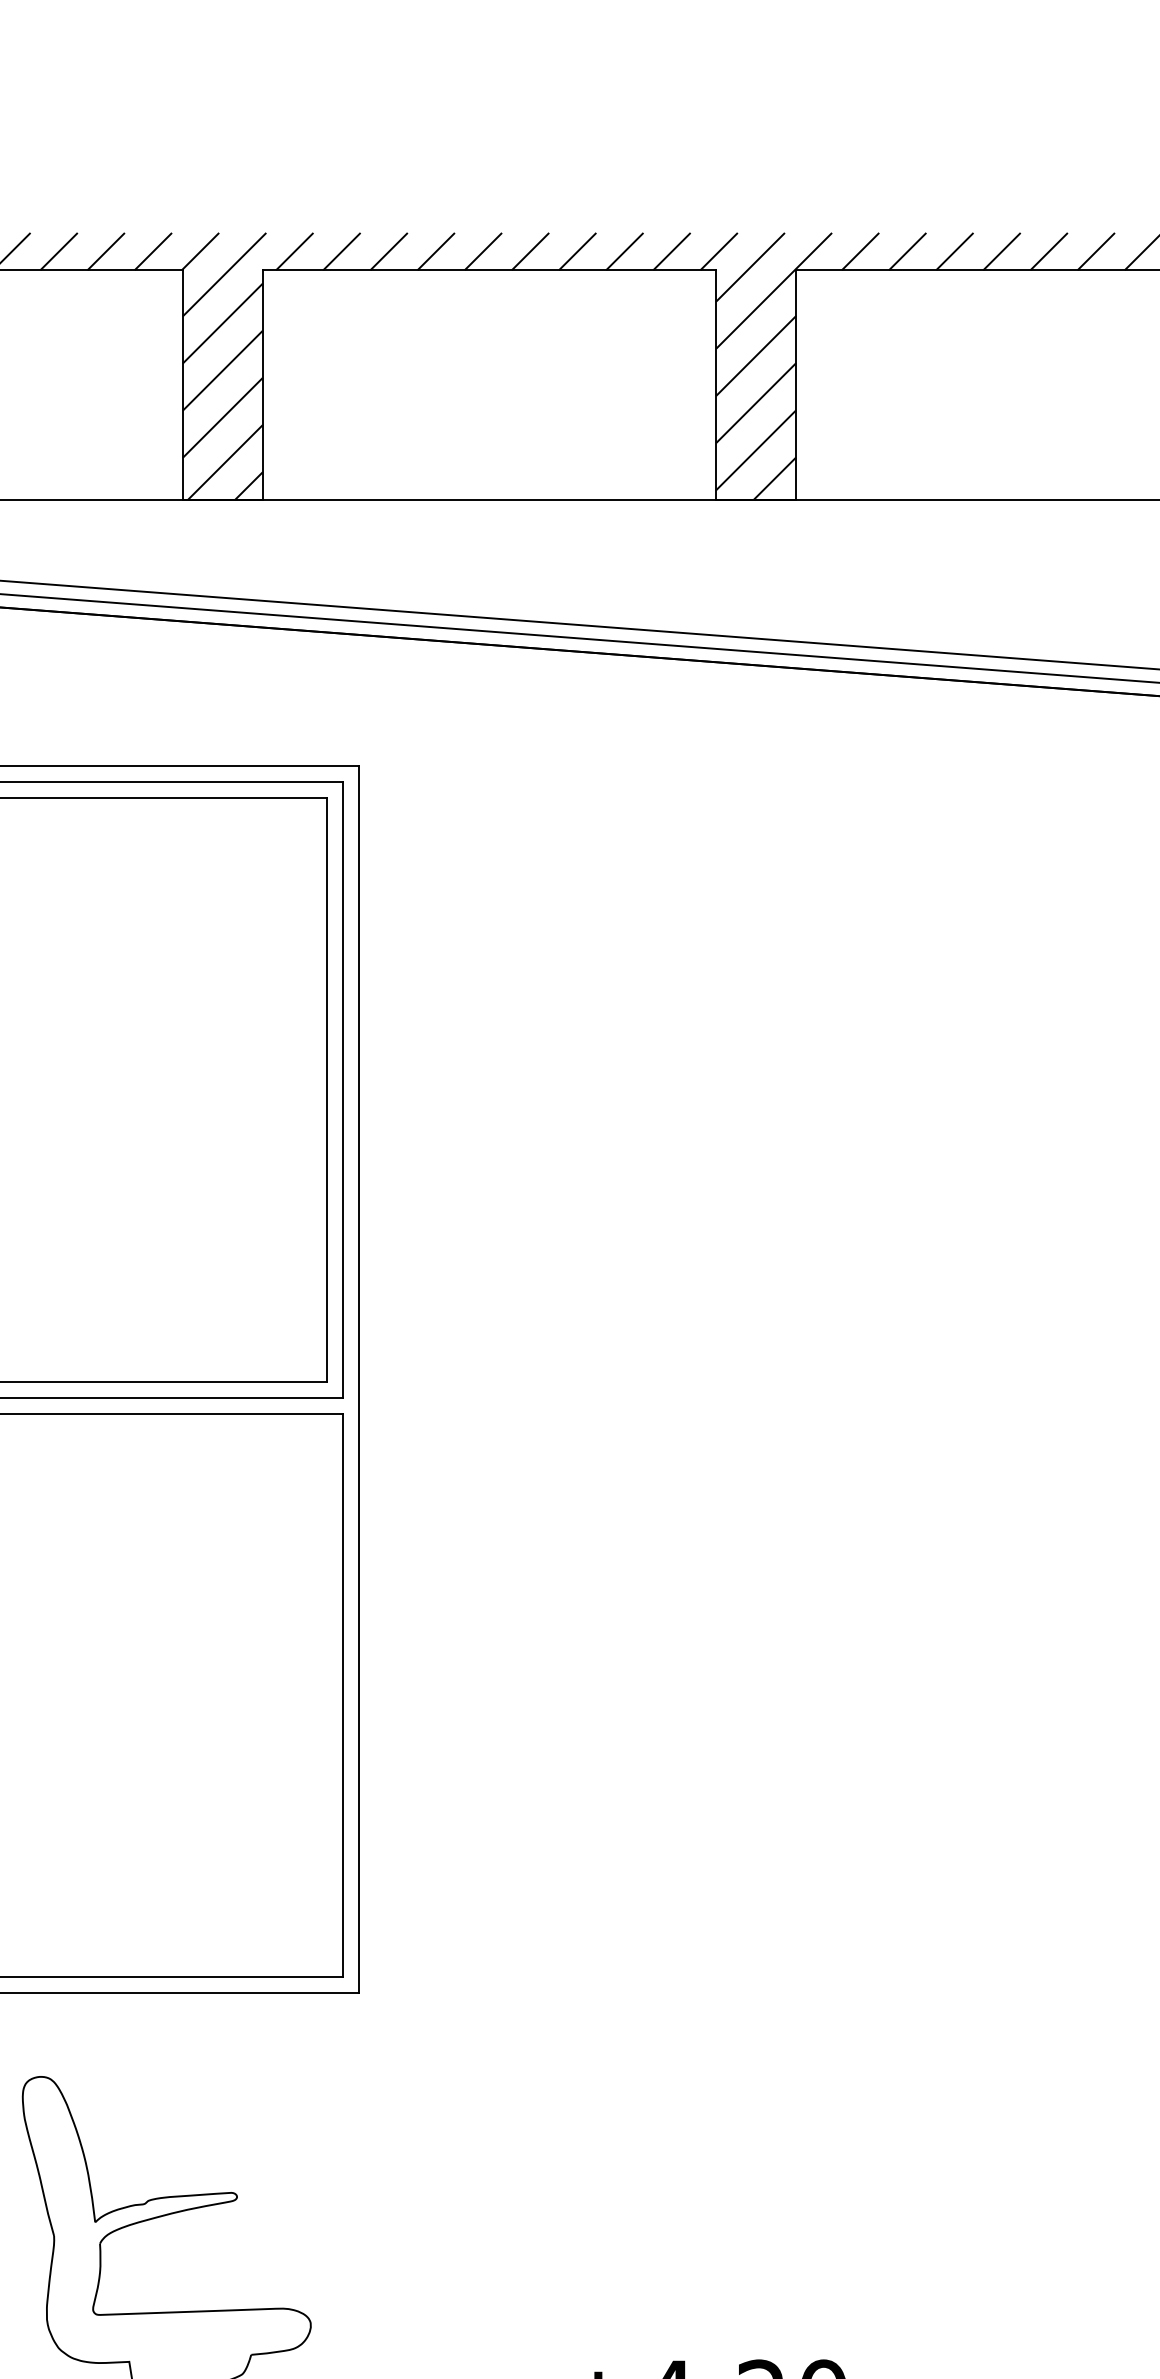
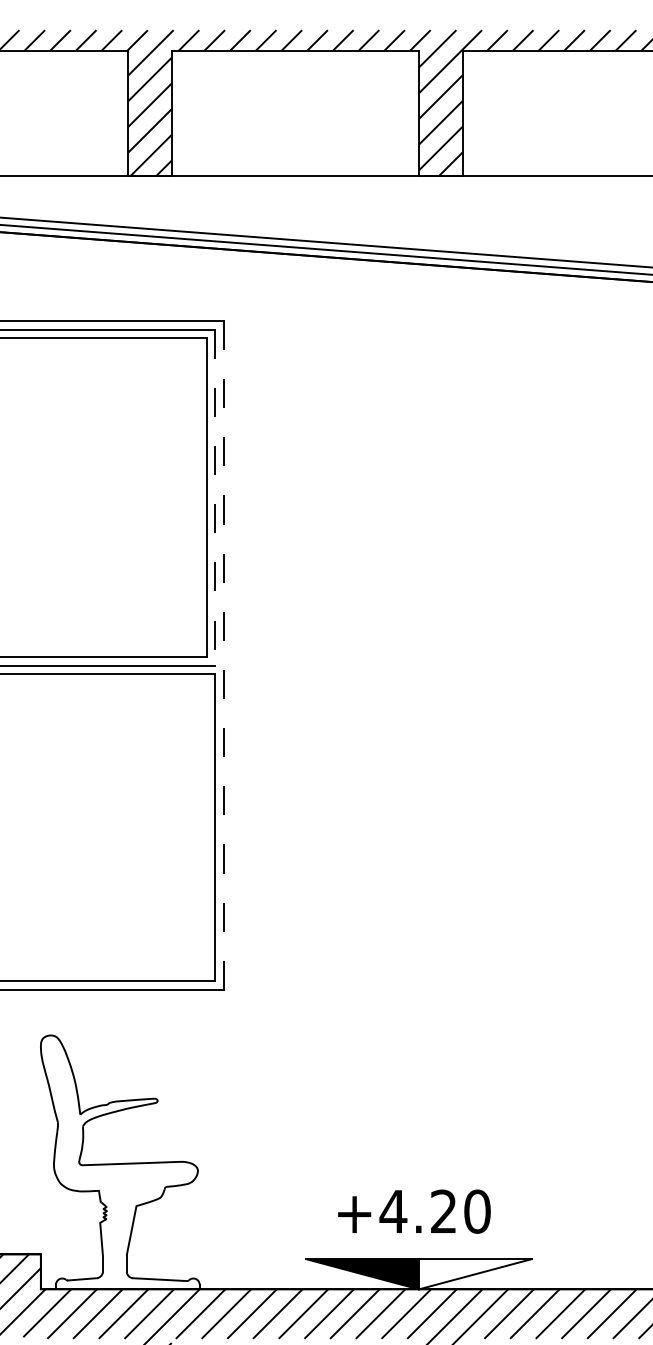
line: (343, 1090) -> (215, 497), solid -> dashed
line: (359, 1379) -> (224, 655), solid -> dashed

